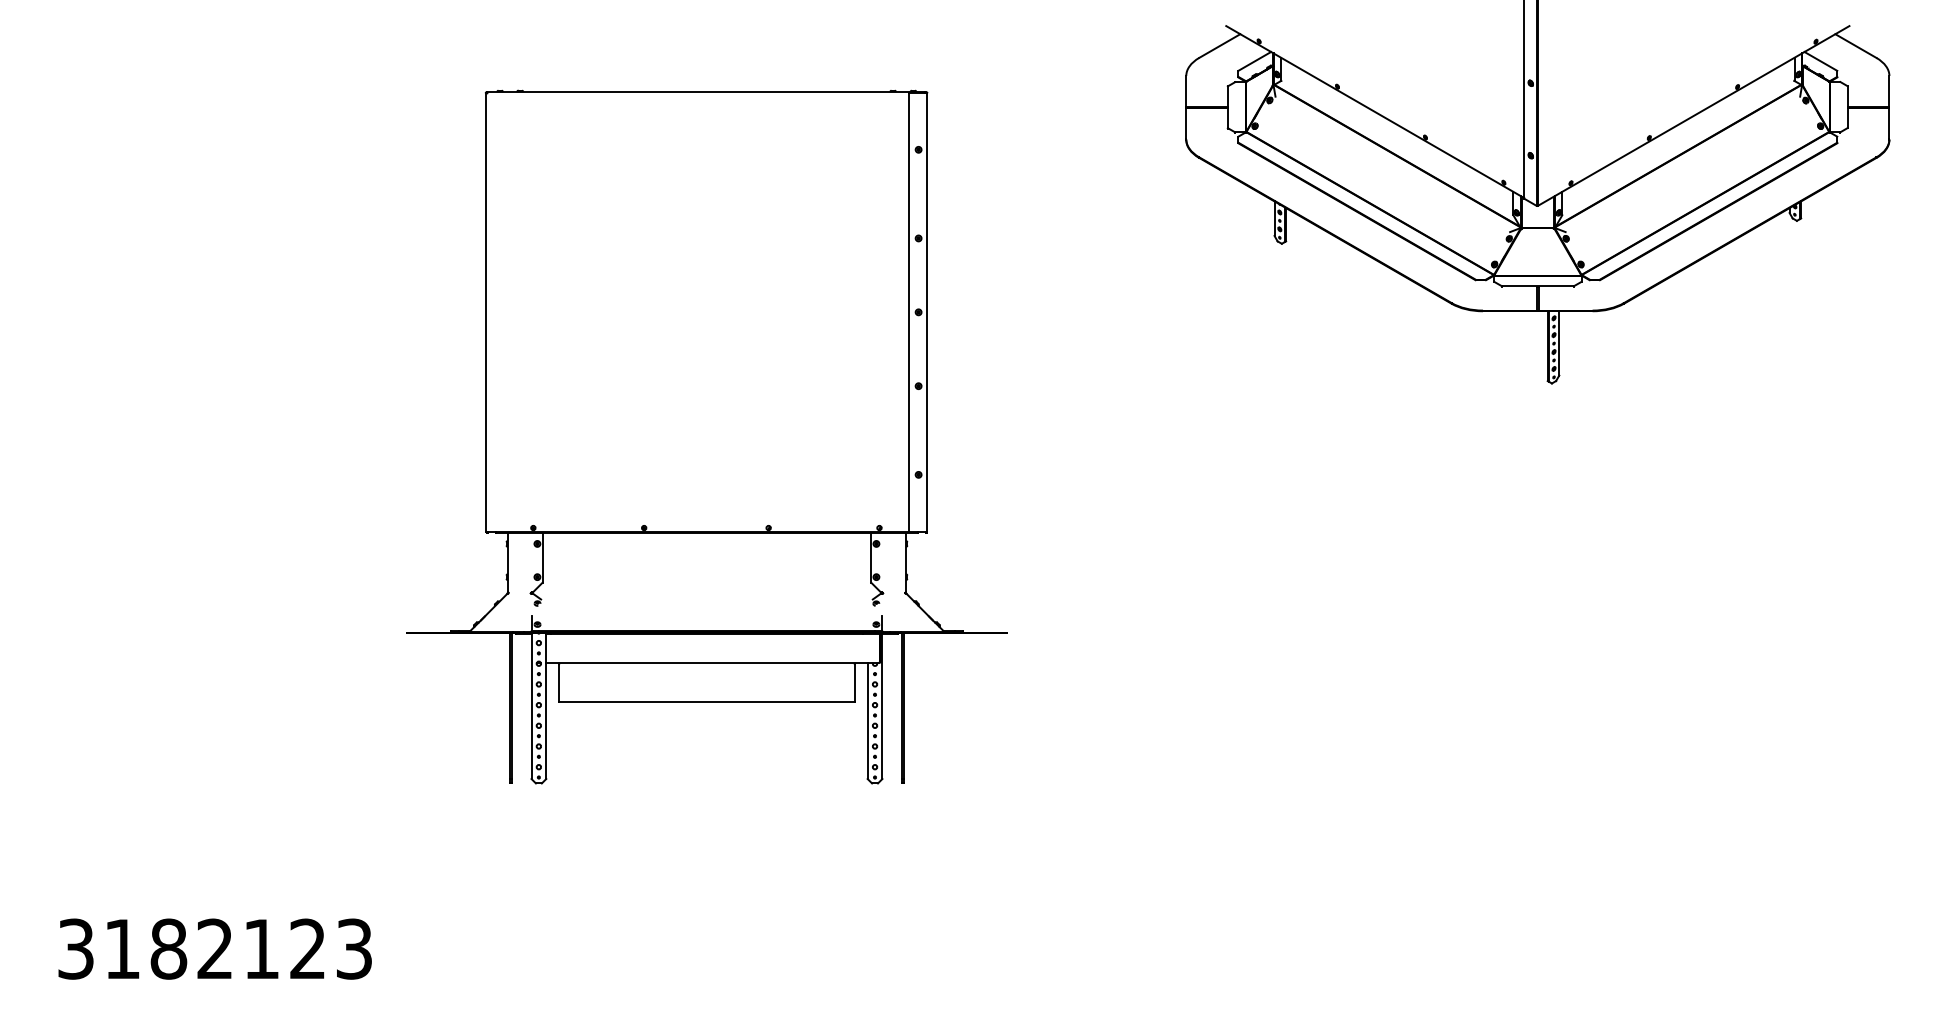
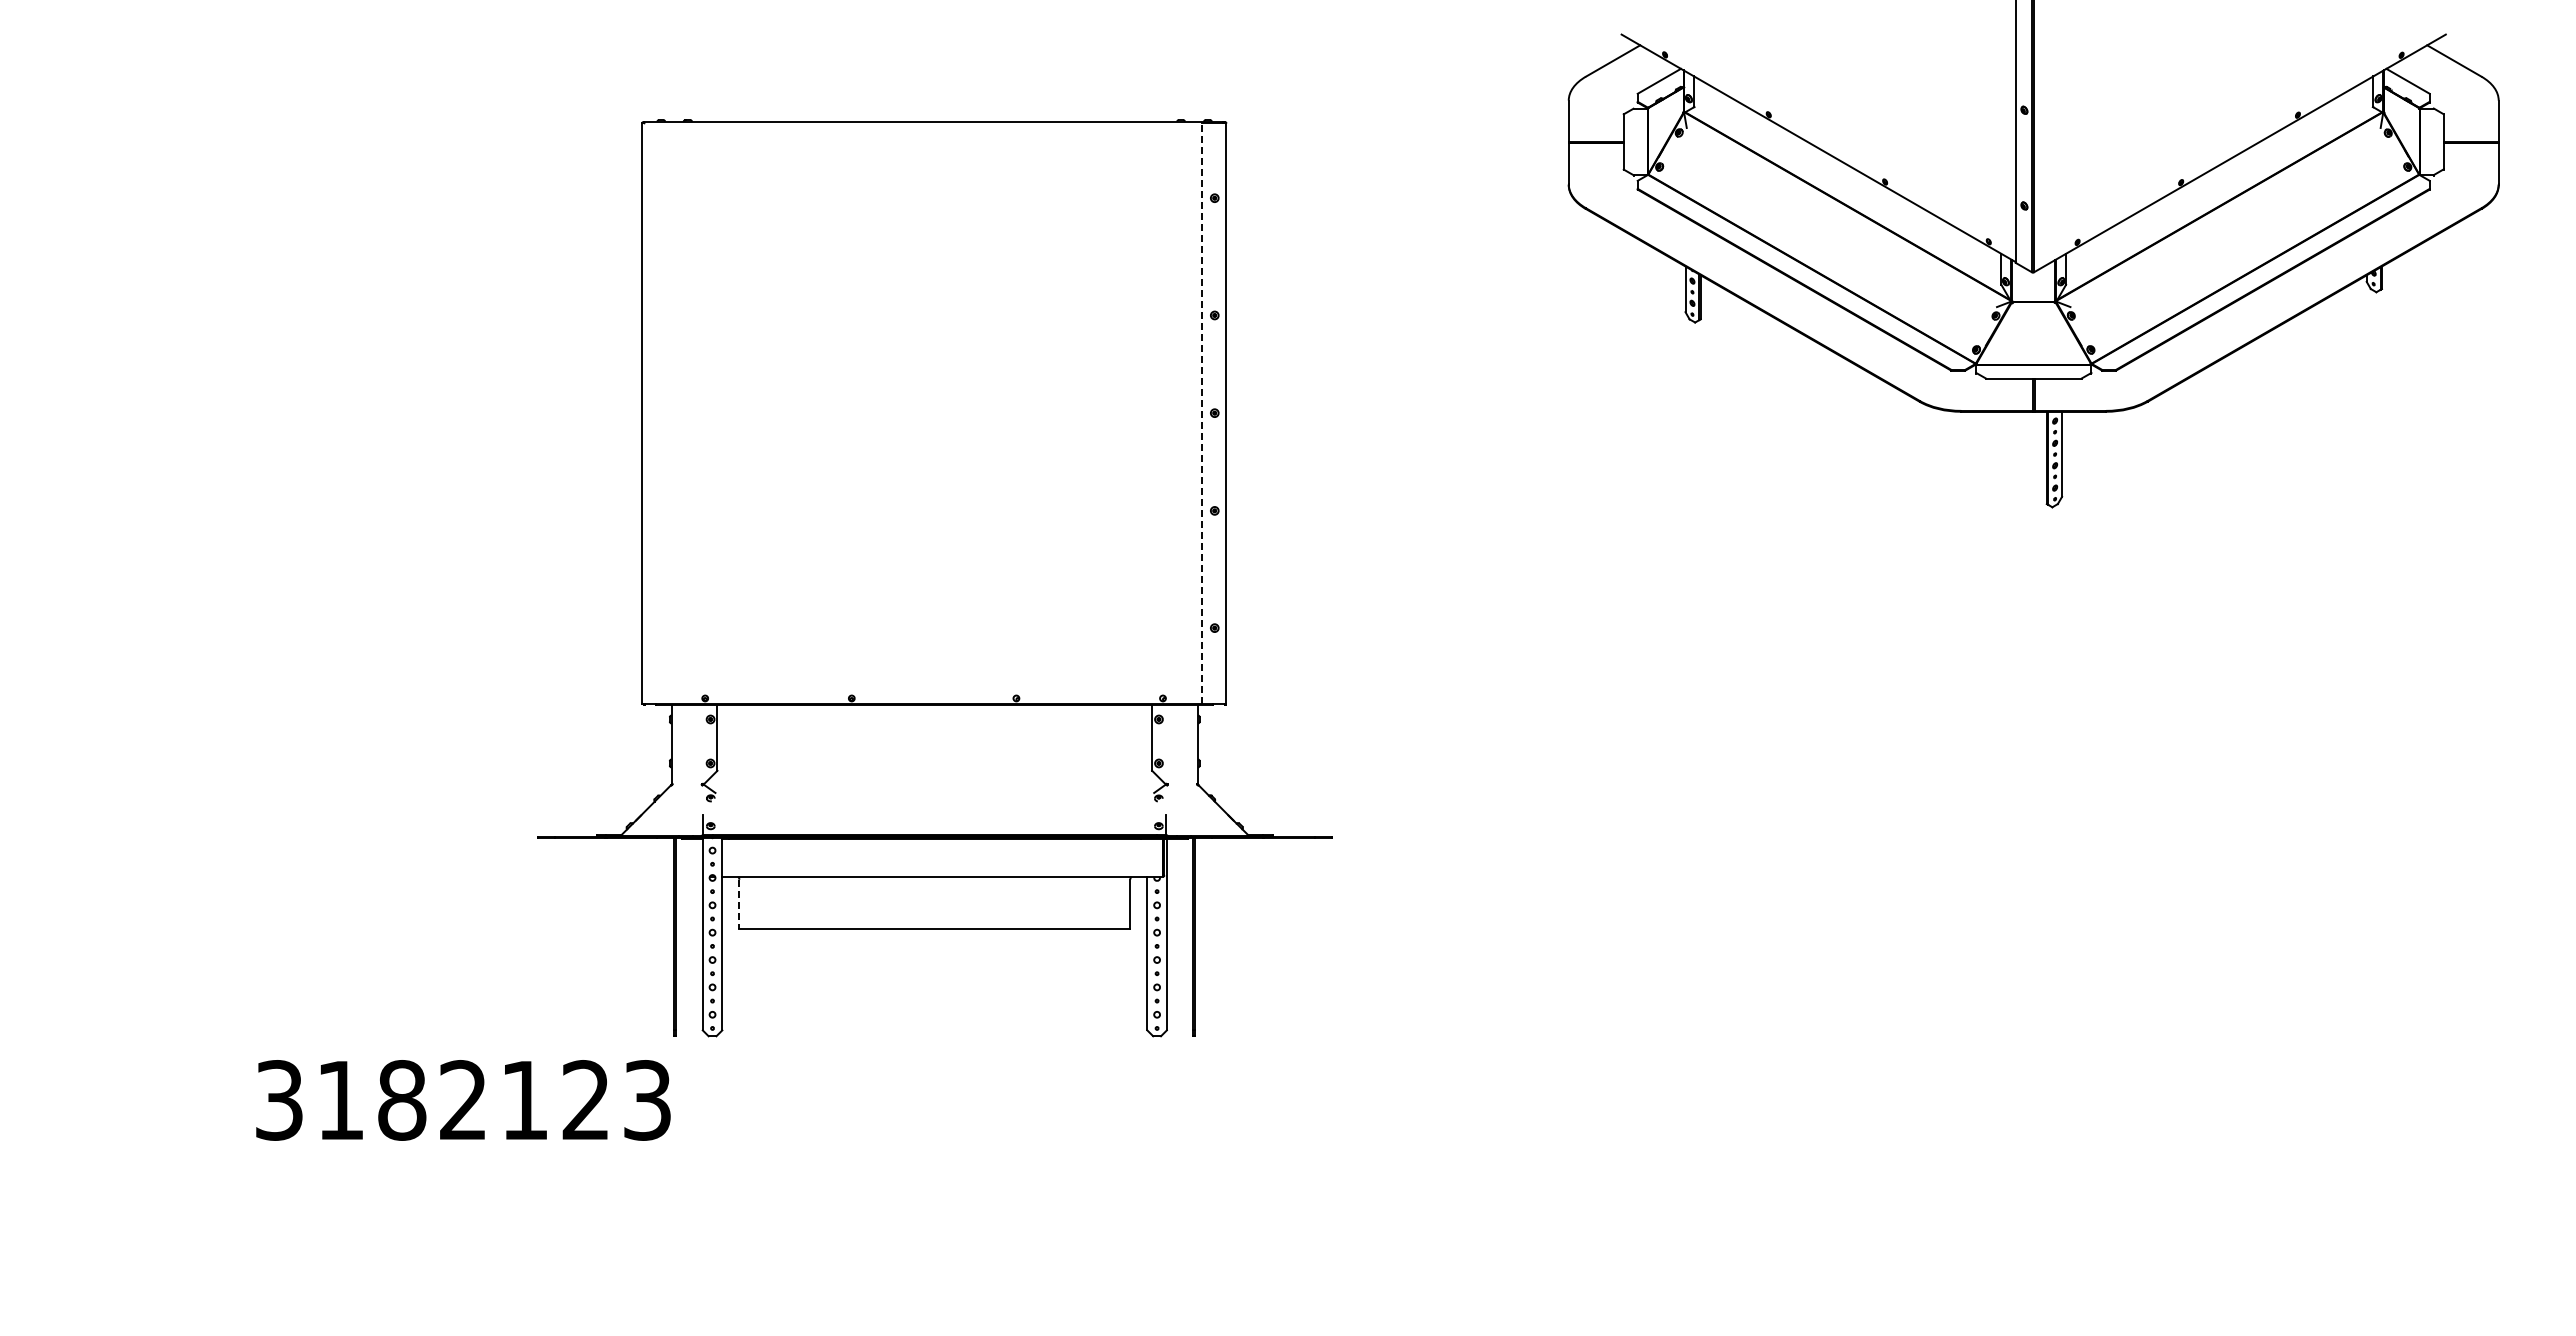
line: (909, 312) -> (1202, 413), solid -> dashed
line: (559, 683) -> (739, 904), solid -> dashed
text: (215, 949) -> (463, 1100), moved

